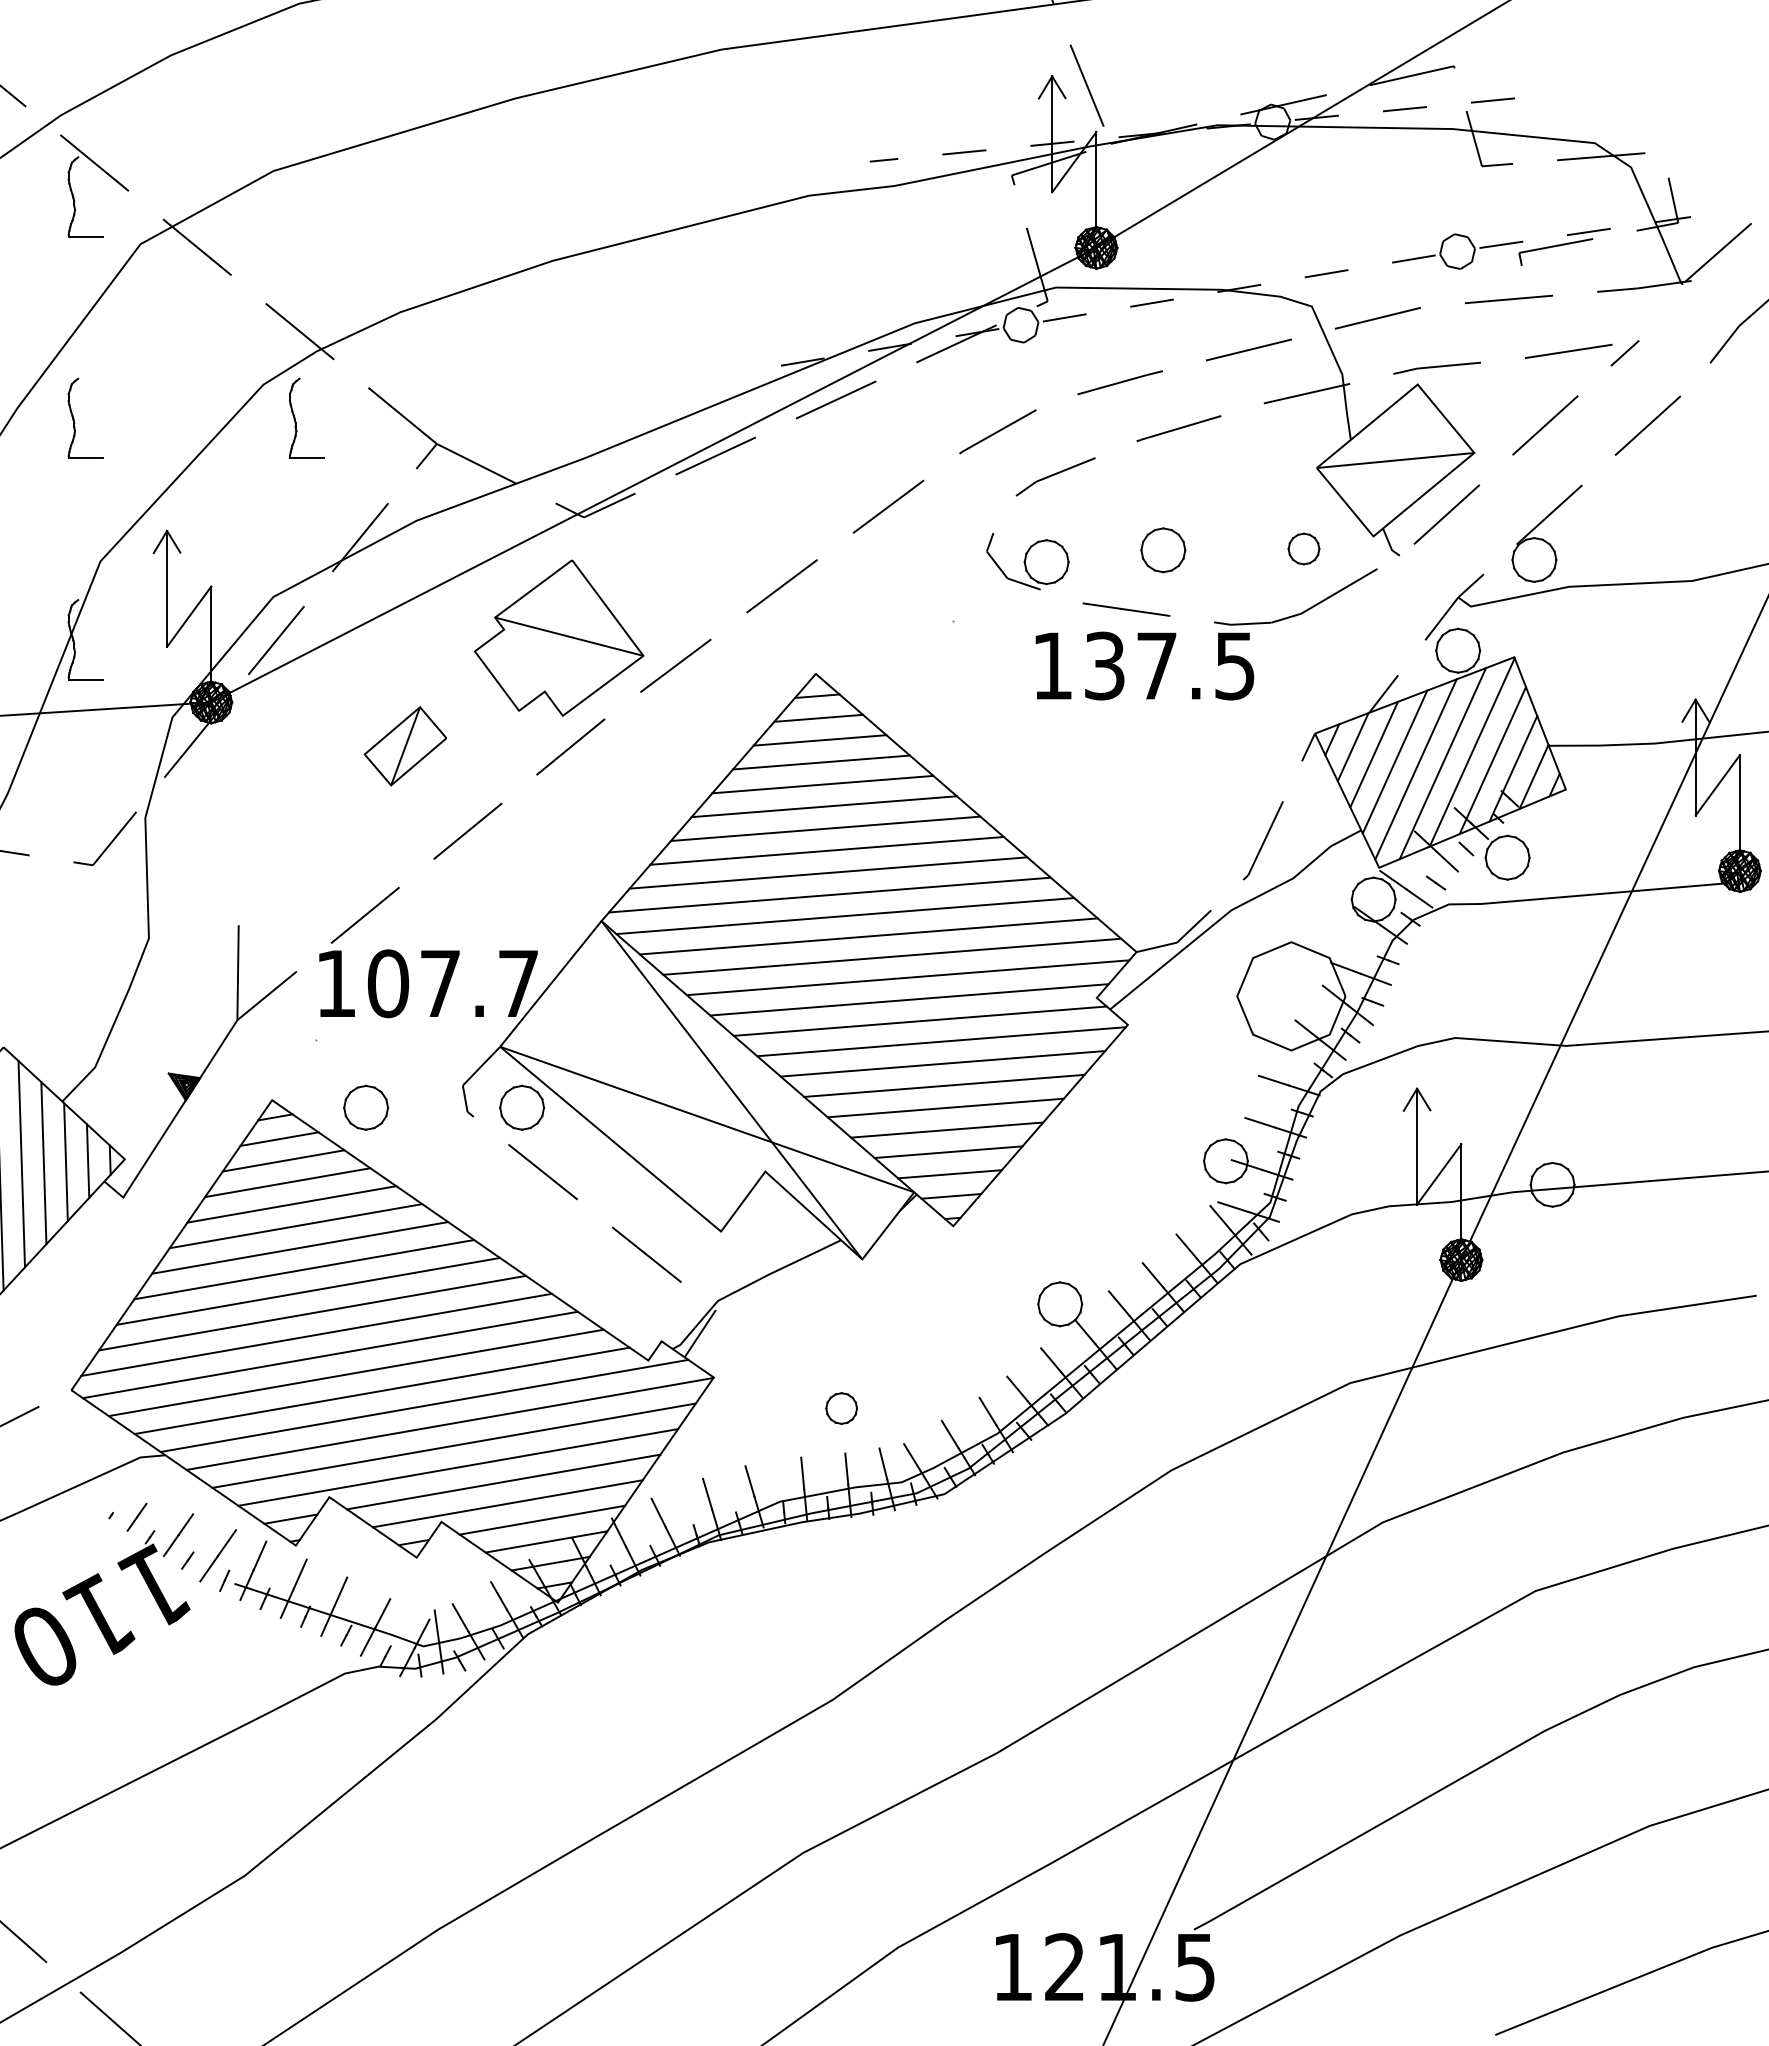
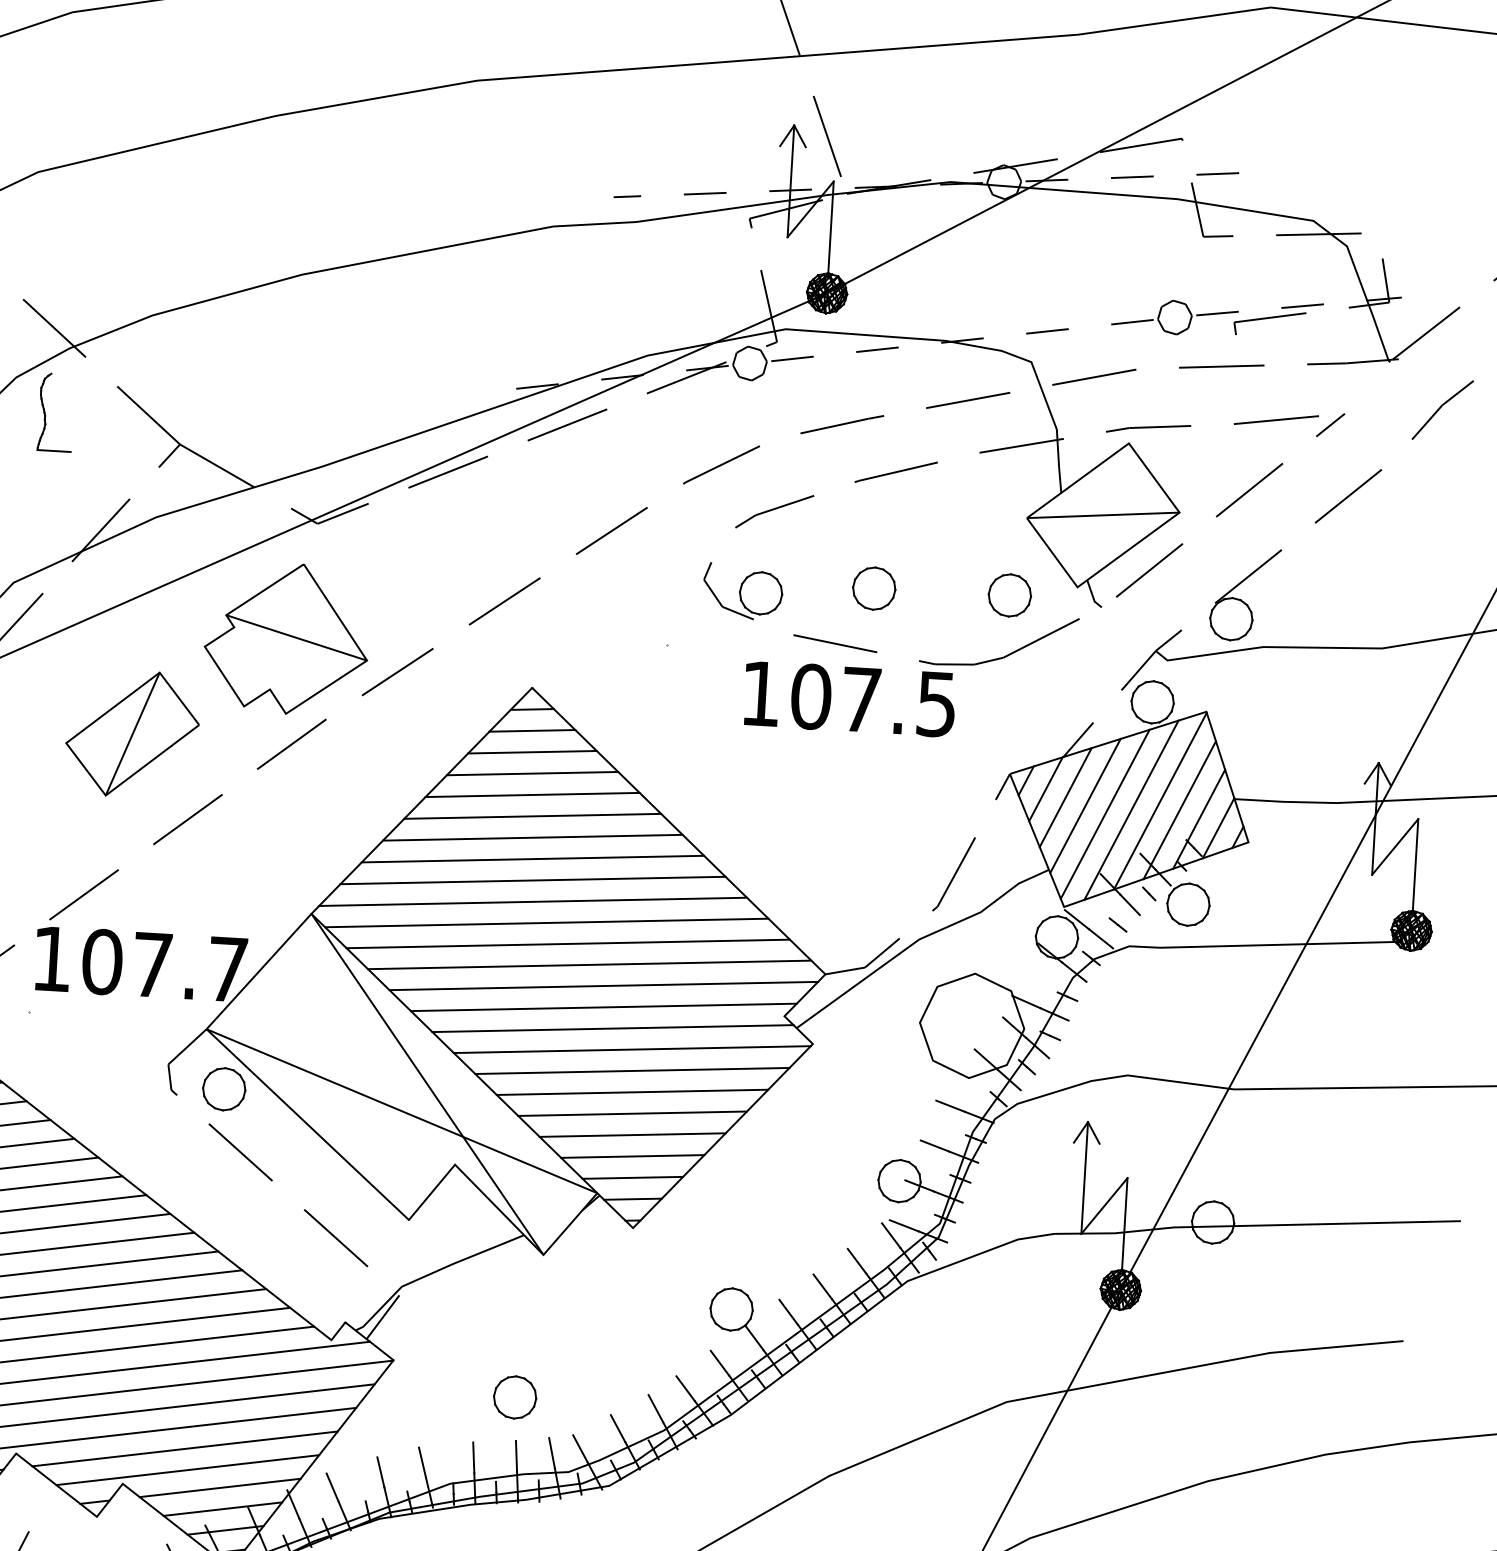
part: (1303, 548) -> (1009, 594), size x1.43
text: (1104, 665) -> (810, 696), 137.5 -> 107.5
part: (405, 746) -> (132, 734), size x1.67
part: (365, 1107) -> (73, 1080), removed
part: (841, 1408) -> (514, 1397), size x1.43

